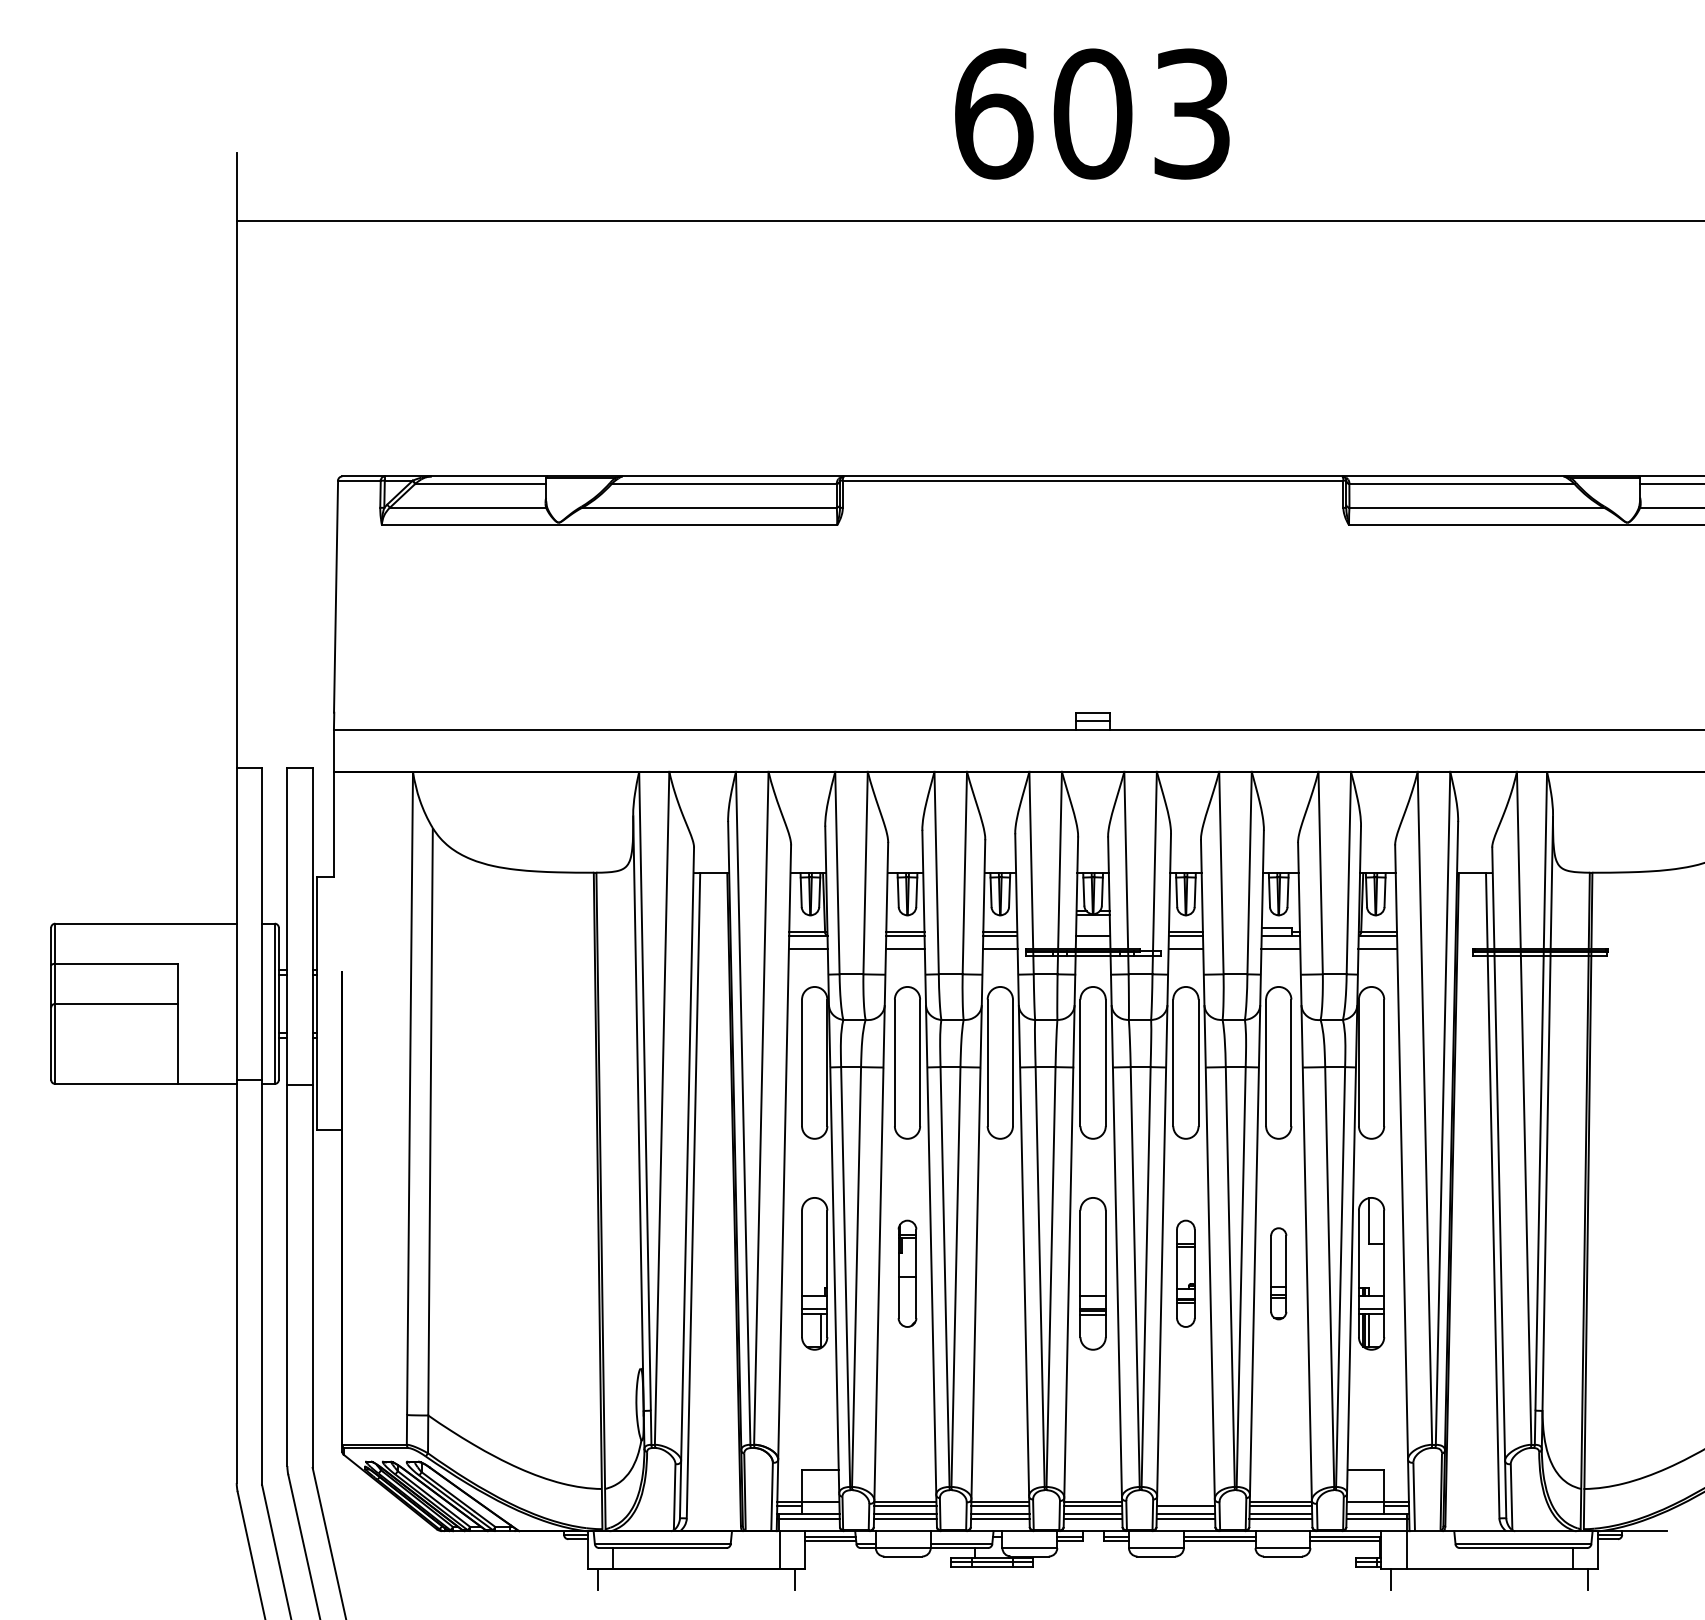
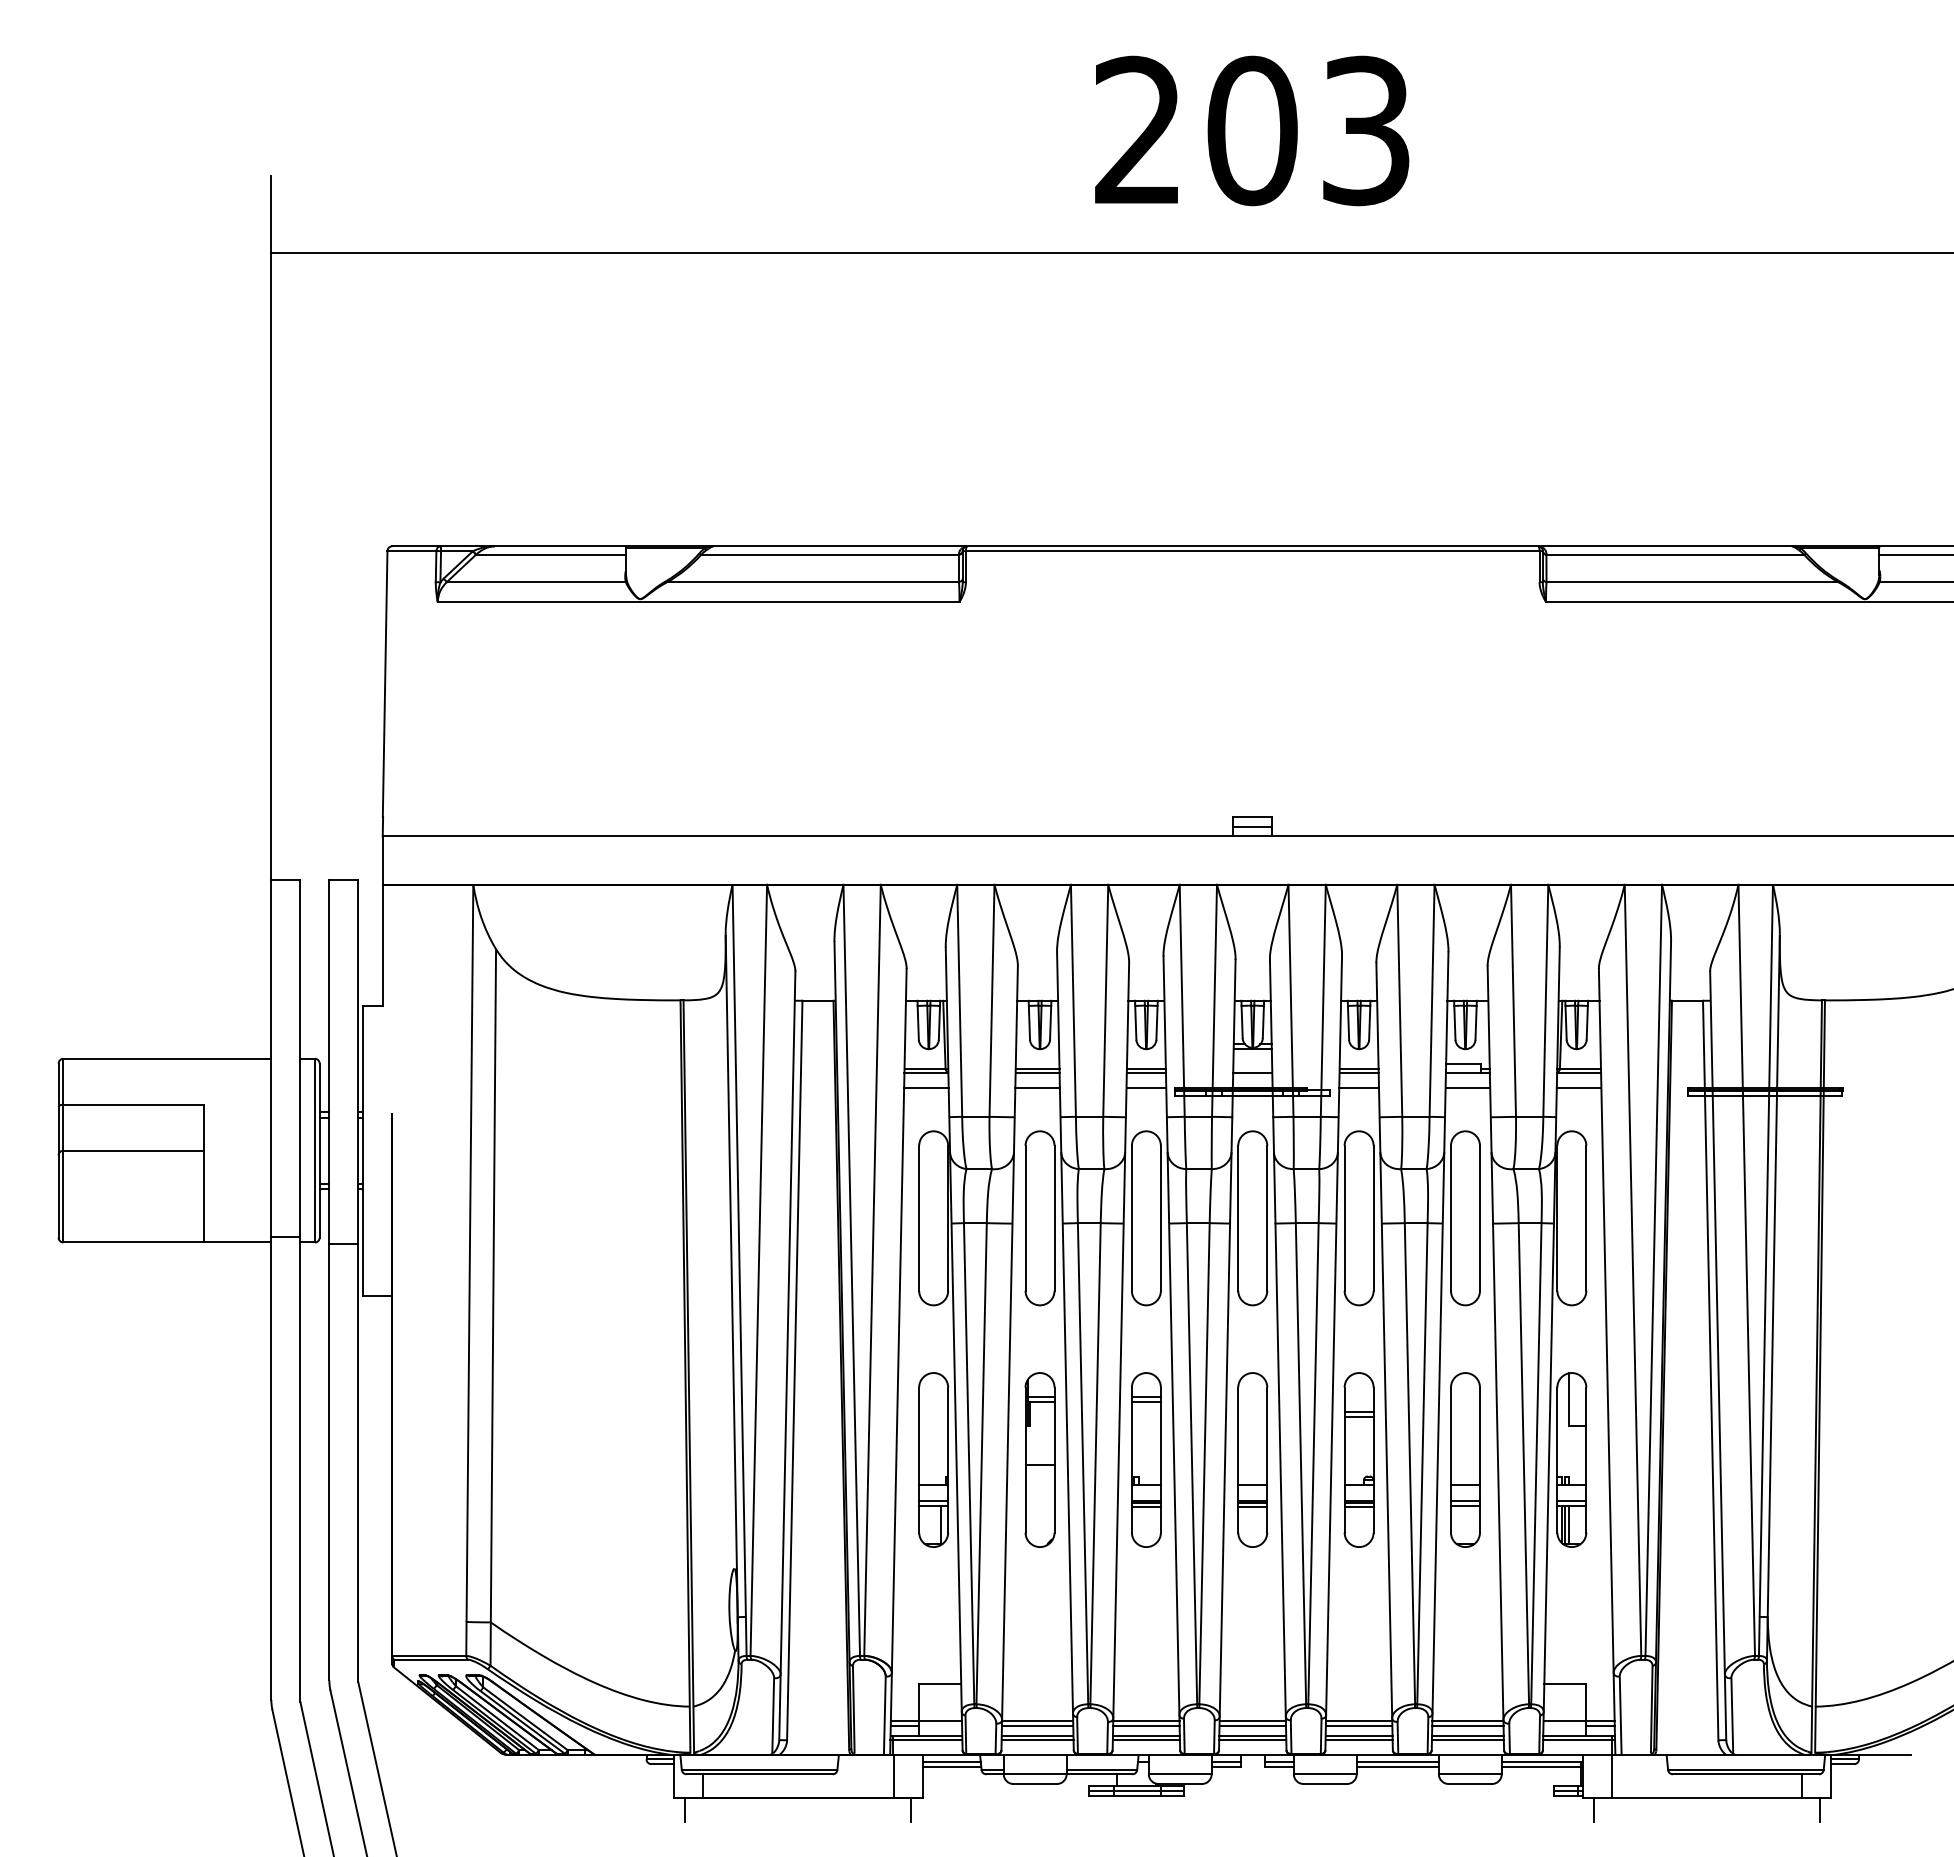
text: (994, 113) -> (1139, 130), 603 -> 203
part: (907, 1273) -> (1039, 1459), size x1.43
part: (1000, 1273) -> (1146, 1459), added
part: (1185, 1273) -> (1358, 1459), size x1.43
part: (1278, 1273) -> (1465, 1459), size x1.67
line: (1185, 1501) -> (1358, 1721), added

